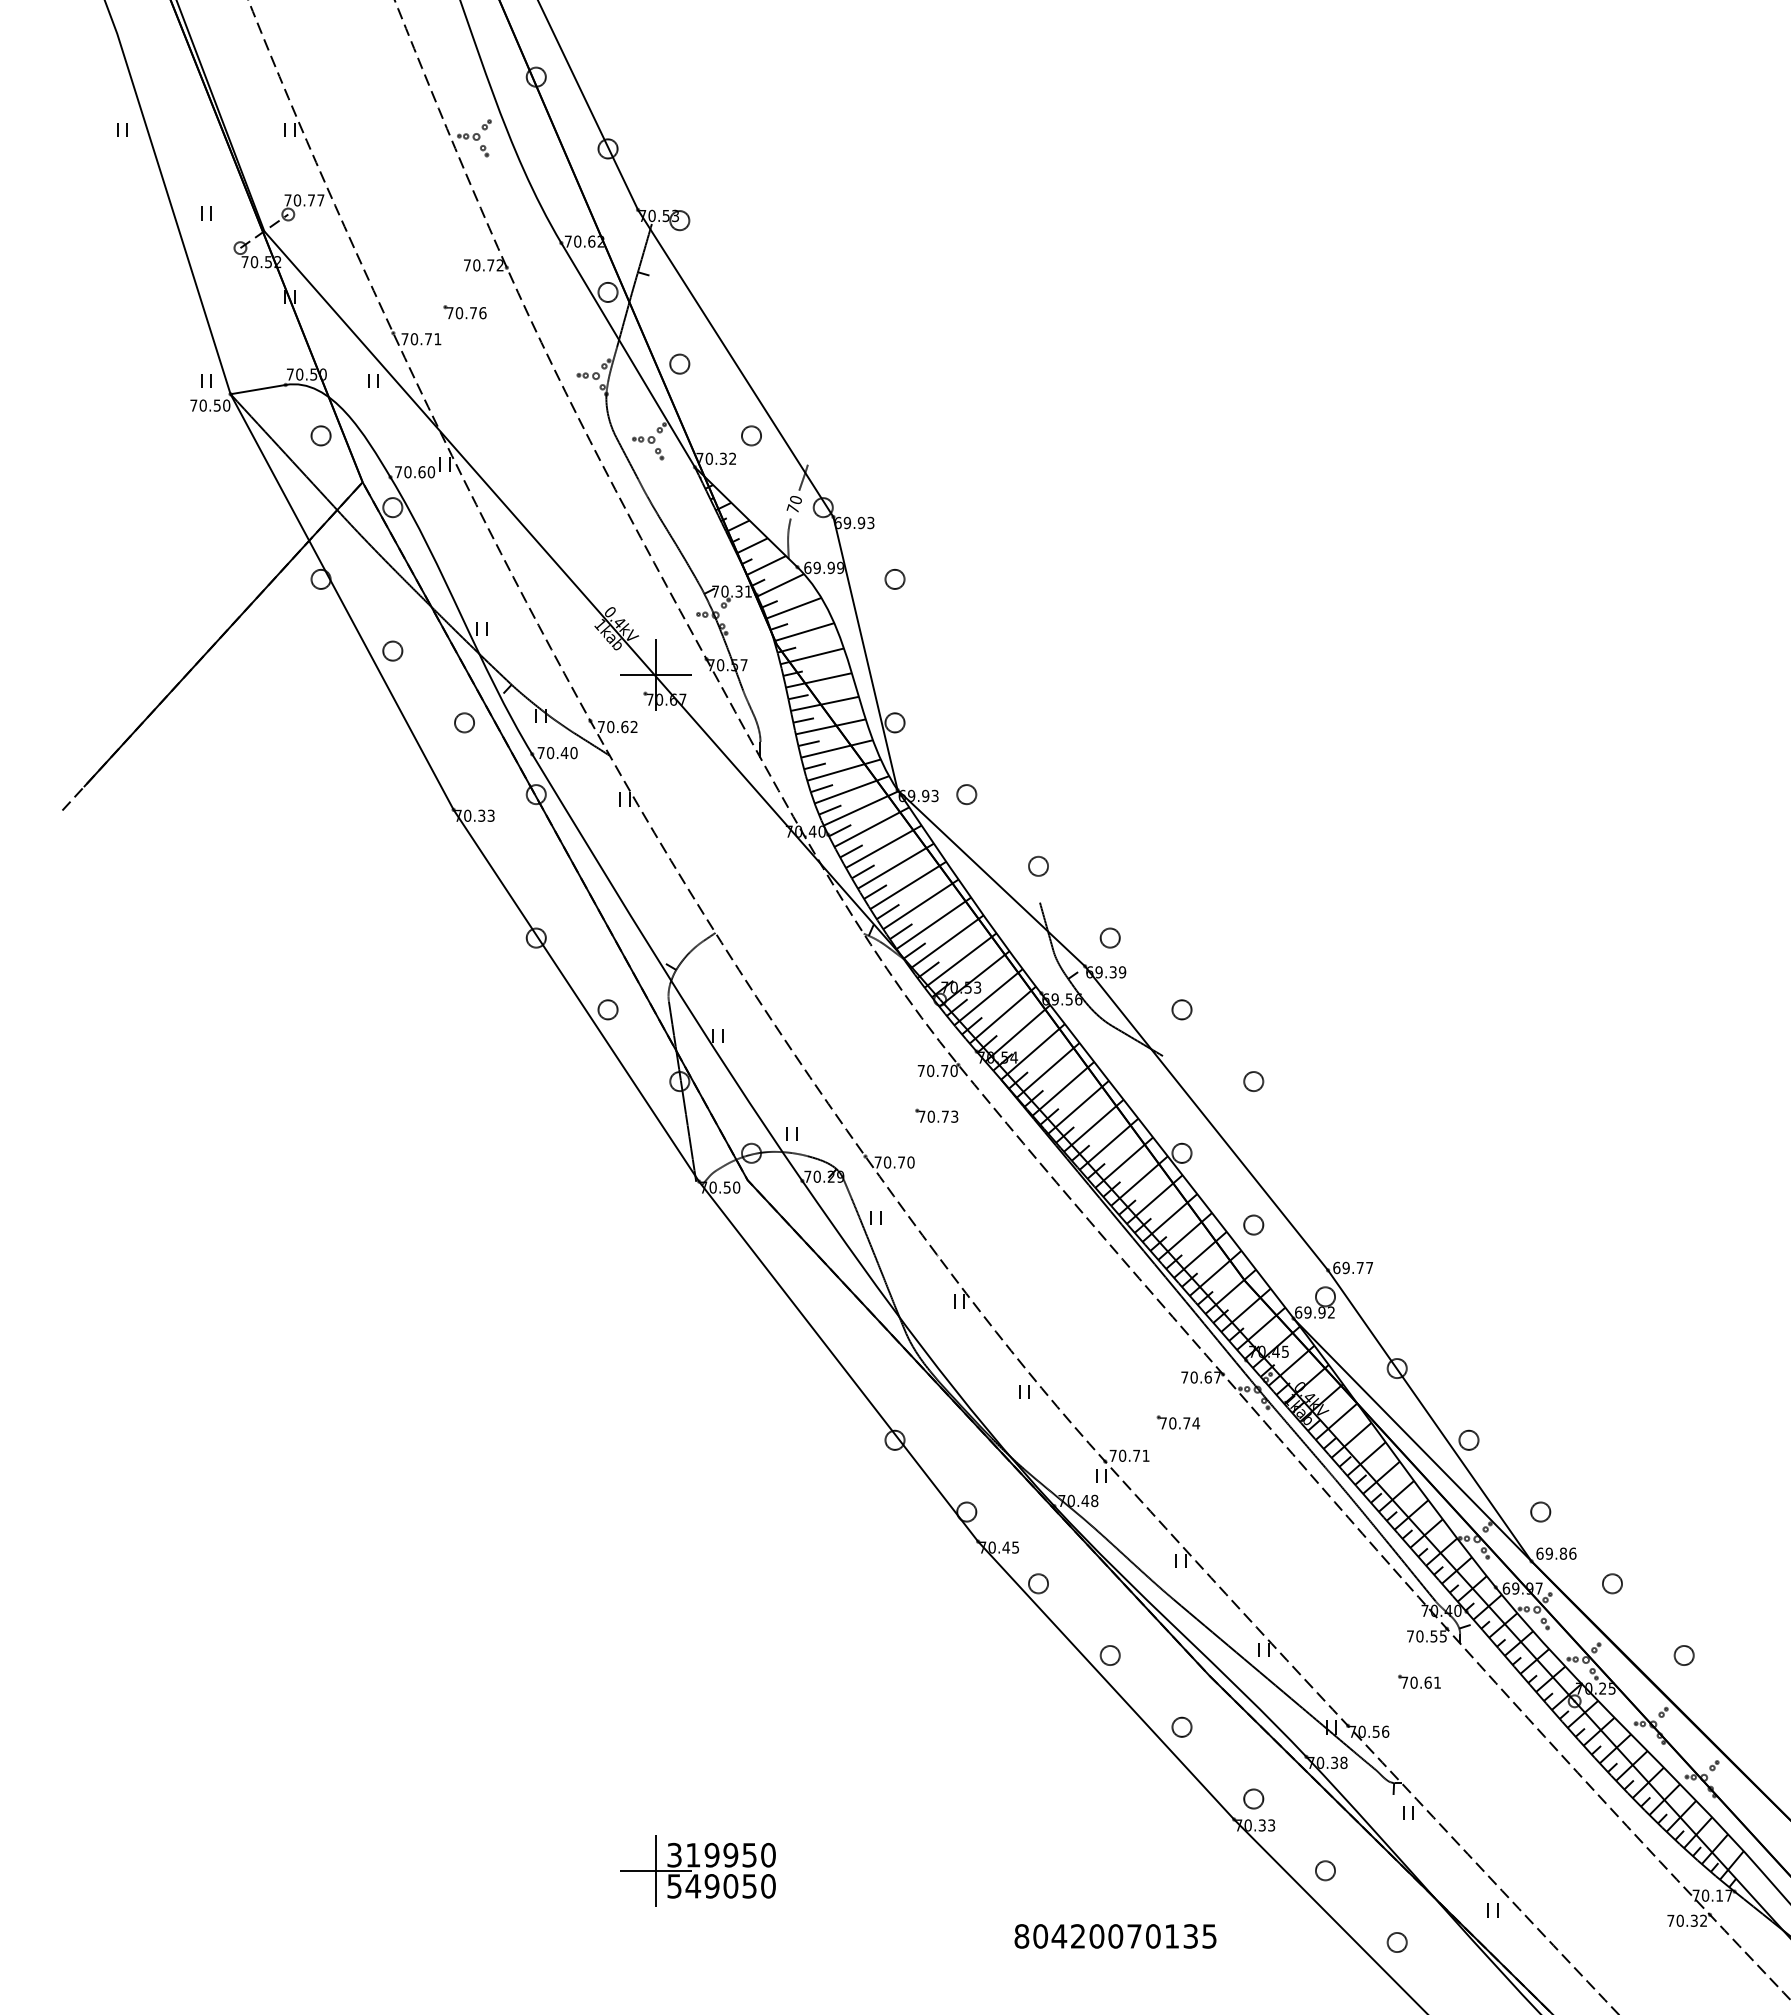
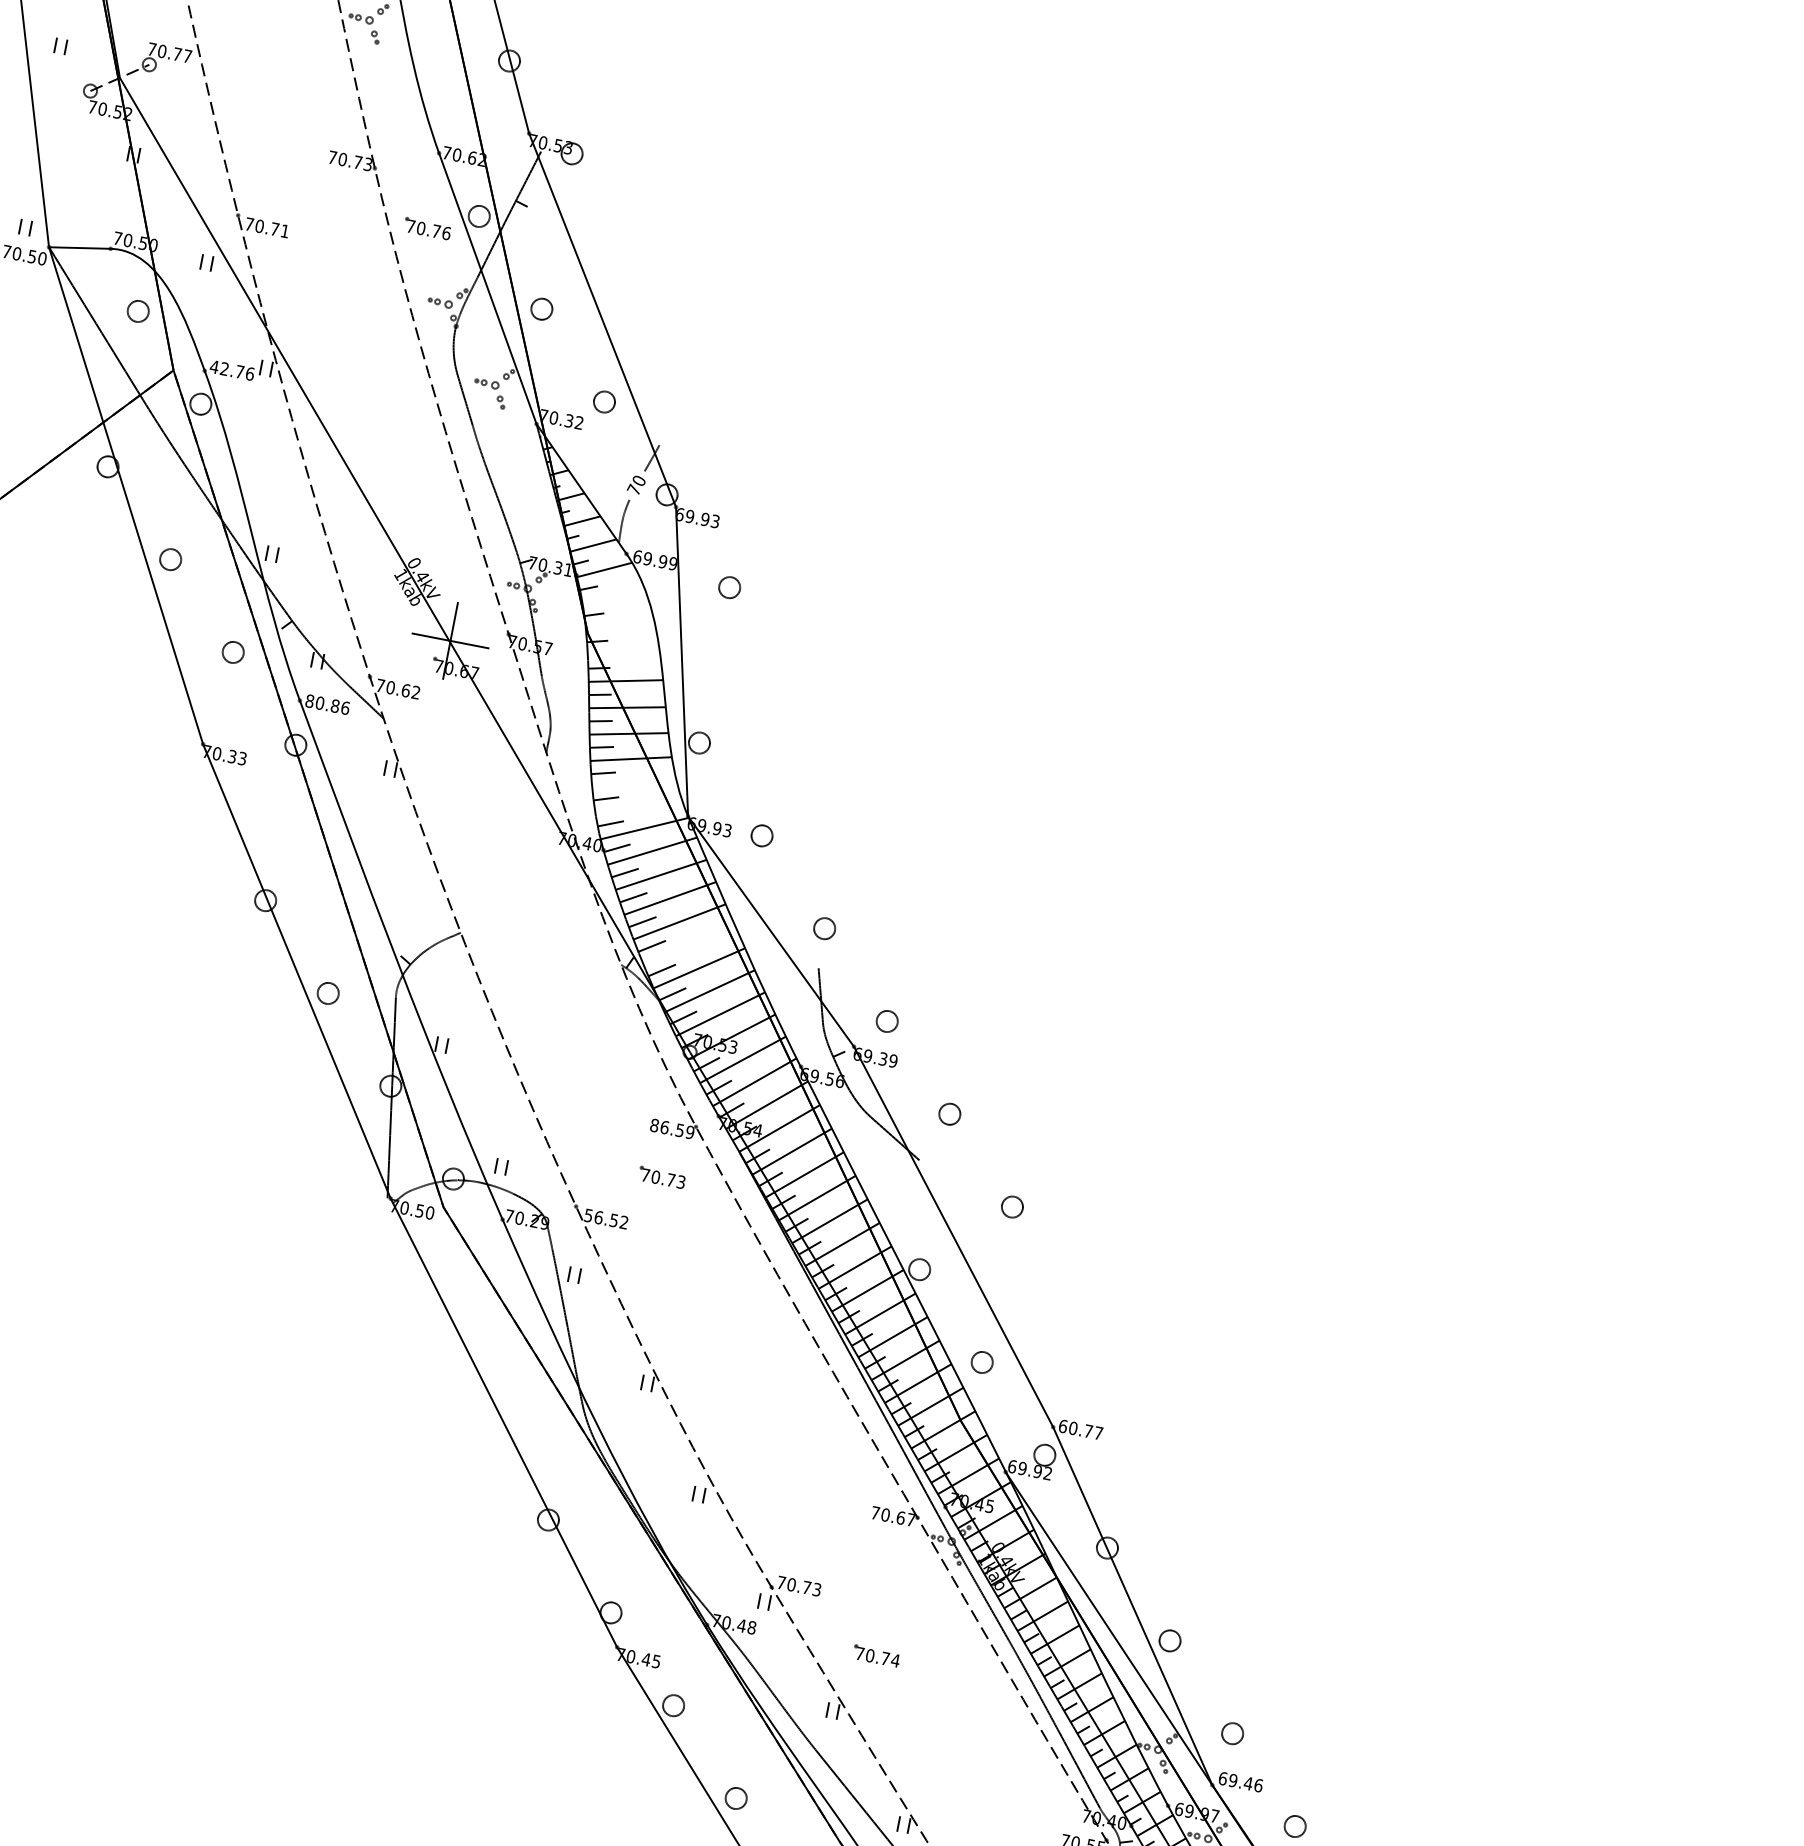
text: (499, 265) -> (367, 164), 70.72 -> 70.73
part: (464, 312) -> (426, 228), moved
text: (414, 472) -> (231, 370), 70.60 -> 42.76
line: (793, 607) -> (613, 596), removed
line: (804, 632) -> (620, 626), removed
line: (812, 656) -> (624, 653), removed
text: (557, 752) -> (327, 704), 70.40 -> 80.86
line: (843, 769) -> (633, 782), removed
line: (851, 789) -> (638, 806), removed
line: (920, 904) -> (688, 945), removed
text: (937, 1070) -> (672, 1128), 70.70 -> 86.59
text: (894, 1162) -> (606, 1219), 70.70 -> 56.52
text: (1345, 1268) -> (1072, 1428), 69.77 -> 60.77
part: (1178, 1422) -> (876, 1655), moved
text: (1145, 1455) -> (816, 1589), 70.71 -> 70.73
text: (1563, 1553) -> (1248, 1783), 69.86 -> 69.46

